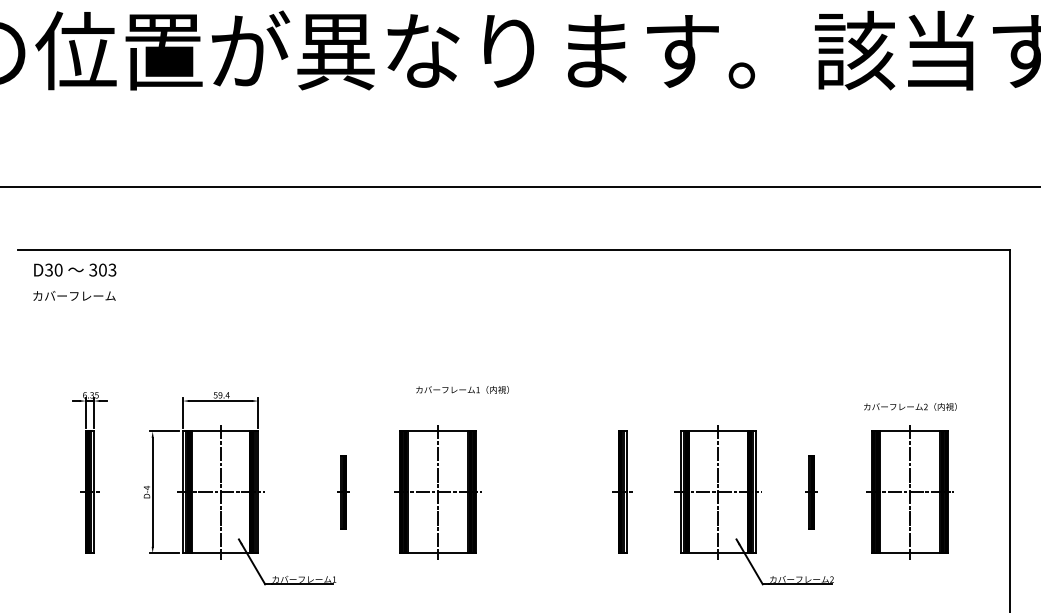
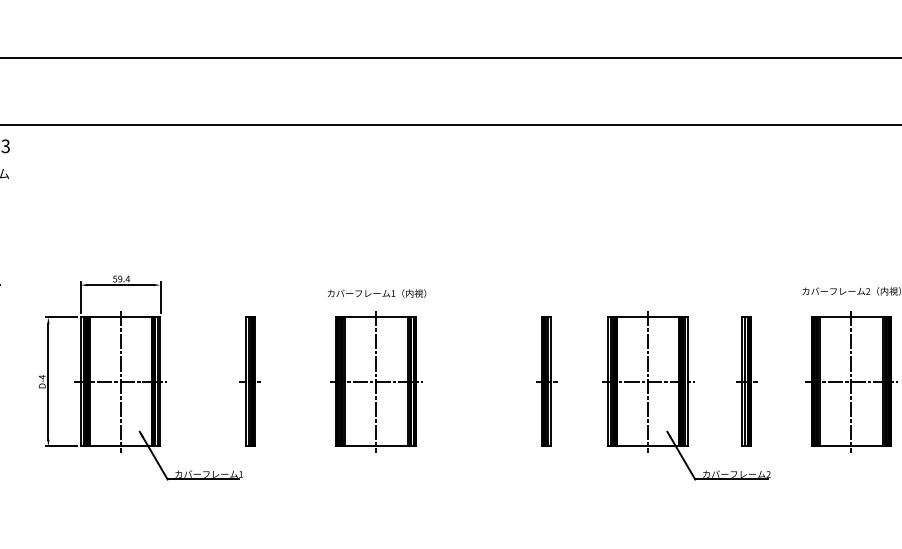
text: (462, 389) -> (376, 293), moved
part: (343, 491) -> (250, 381), size x1.67
part: (811, 491) -> (746, 381), size x1.67
part: (437, 492) -> (375, 382), moved

